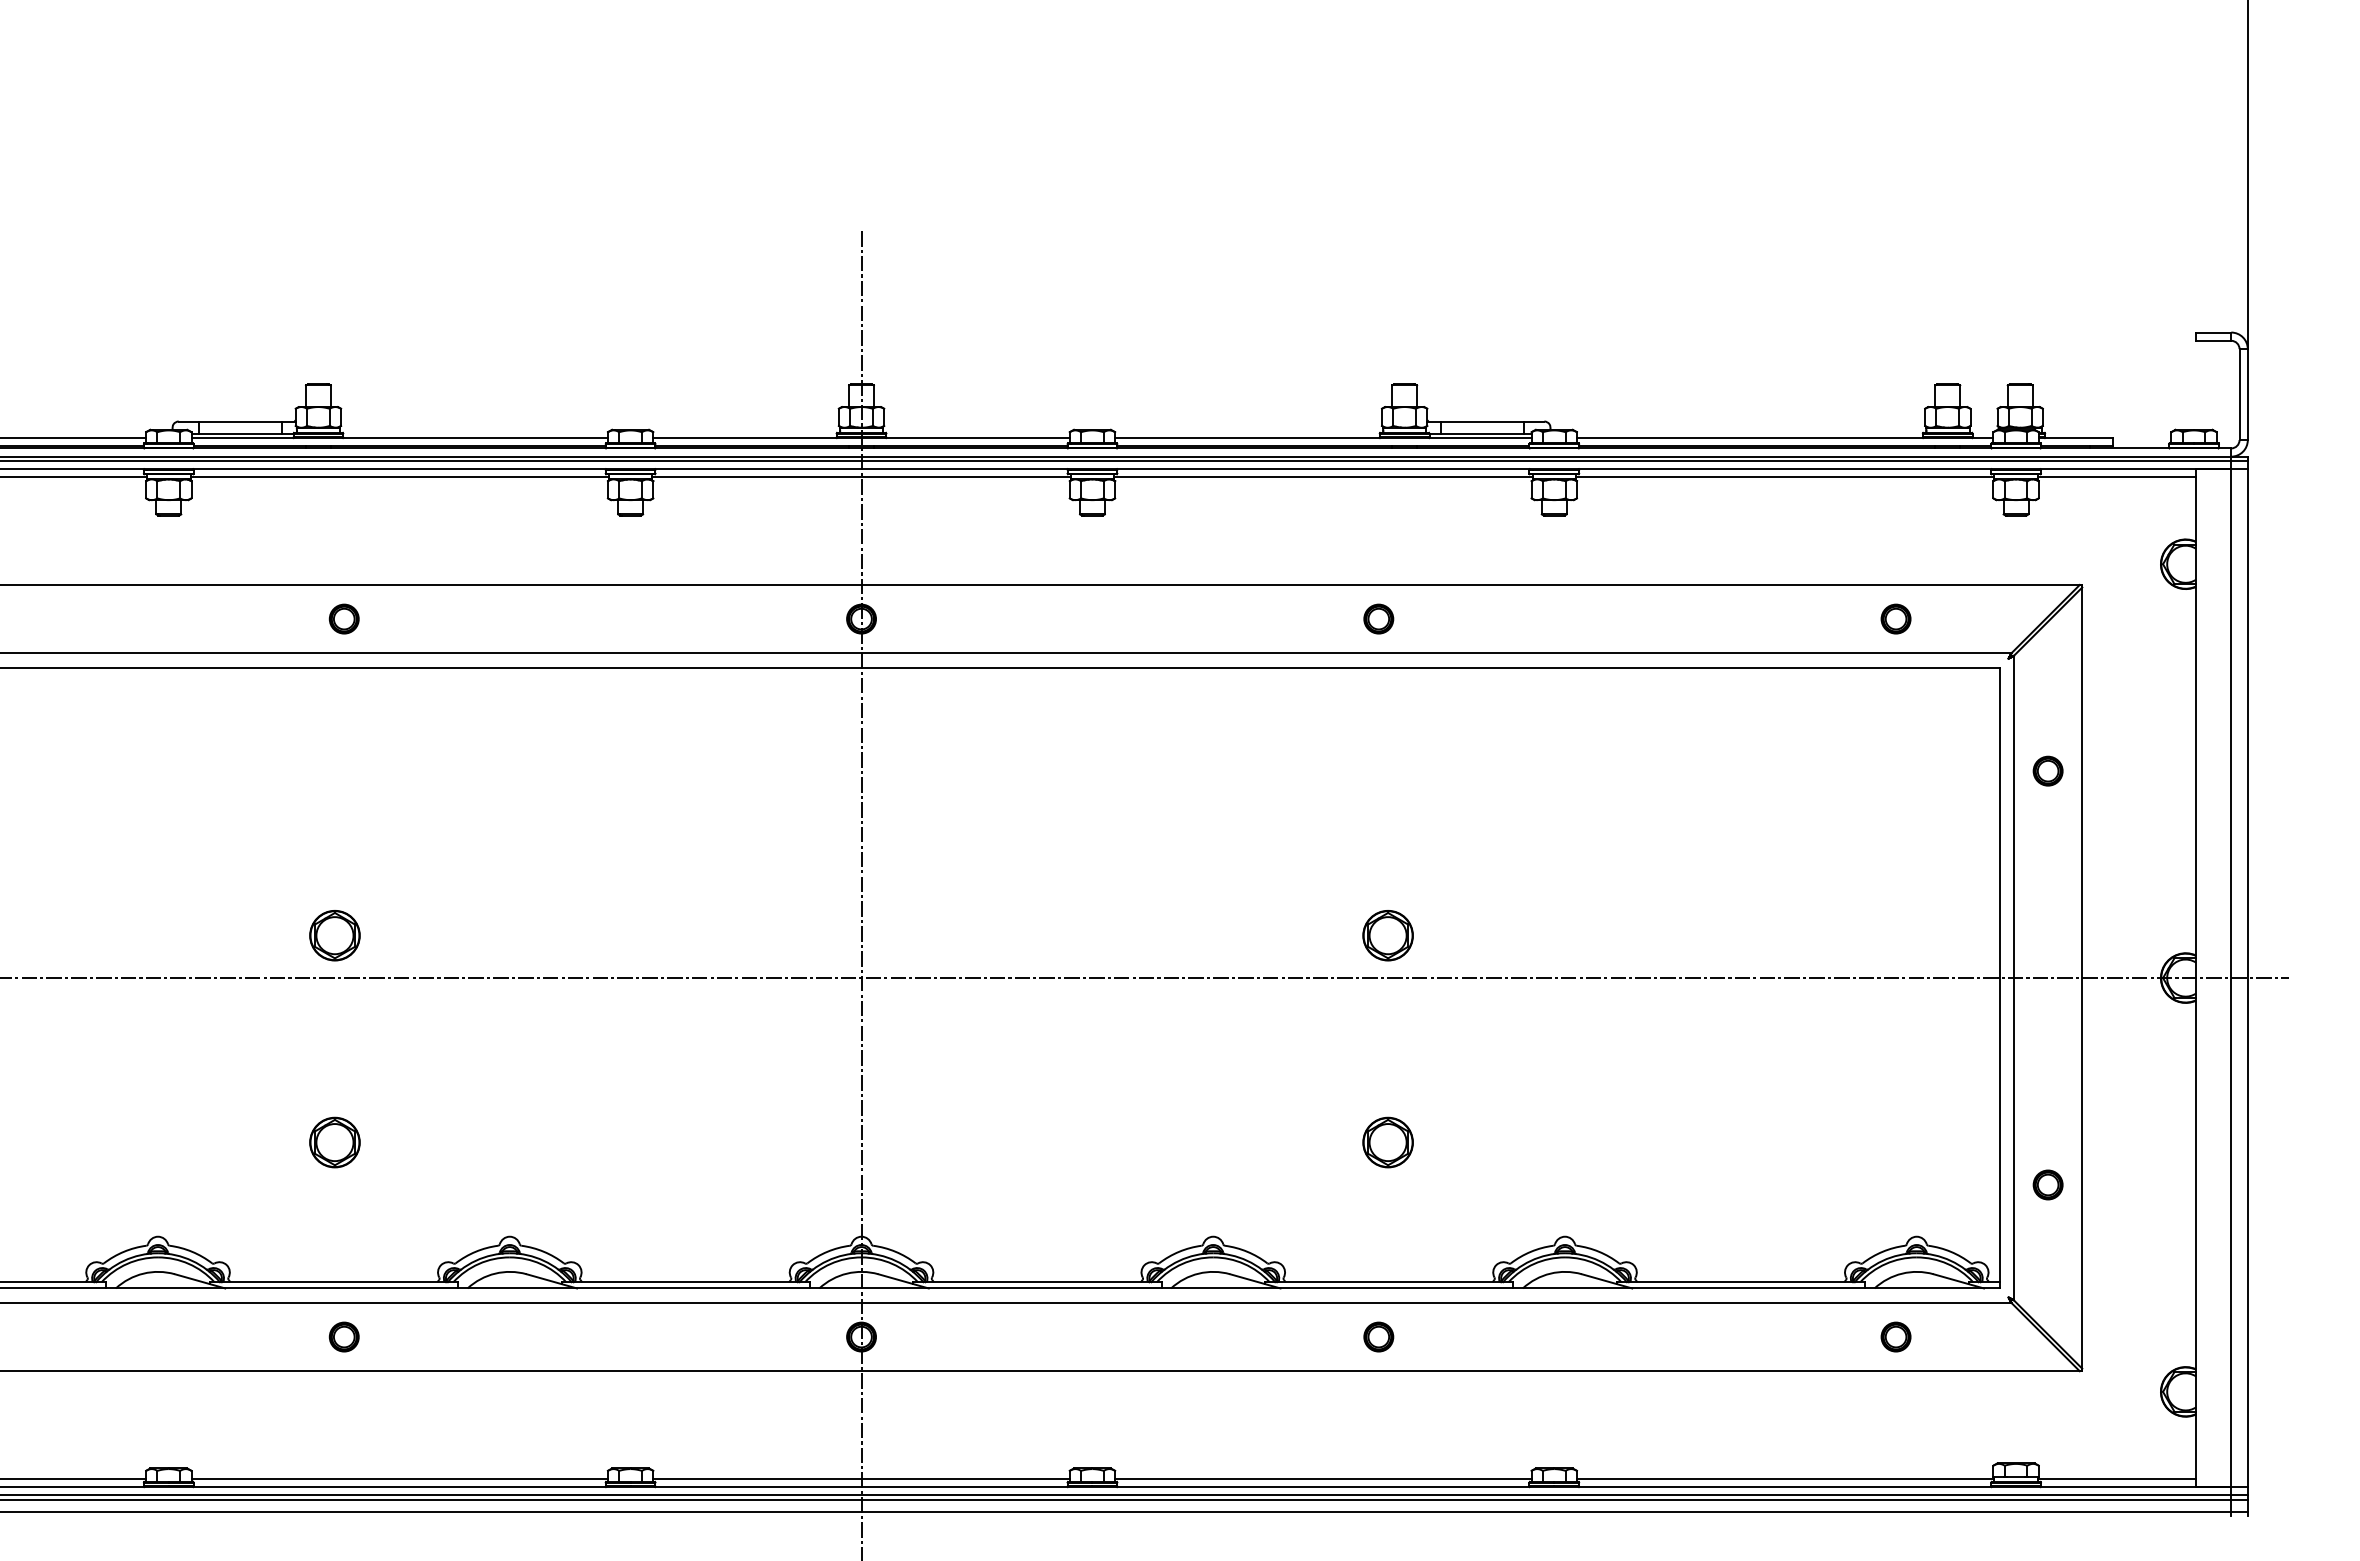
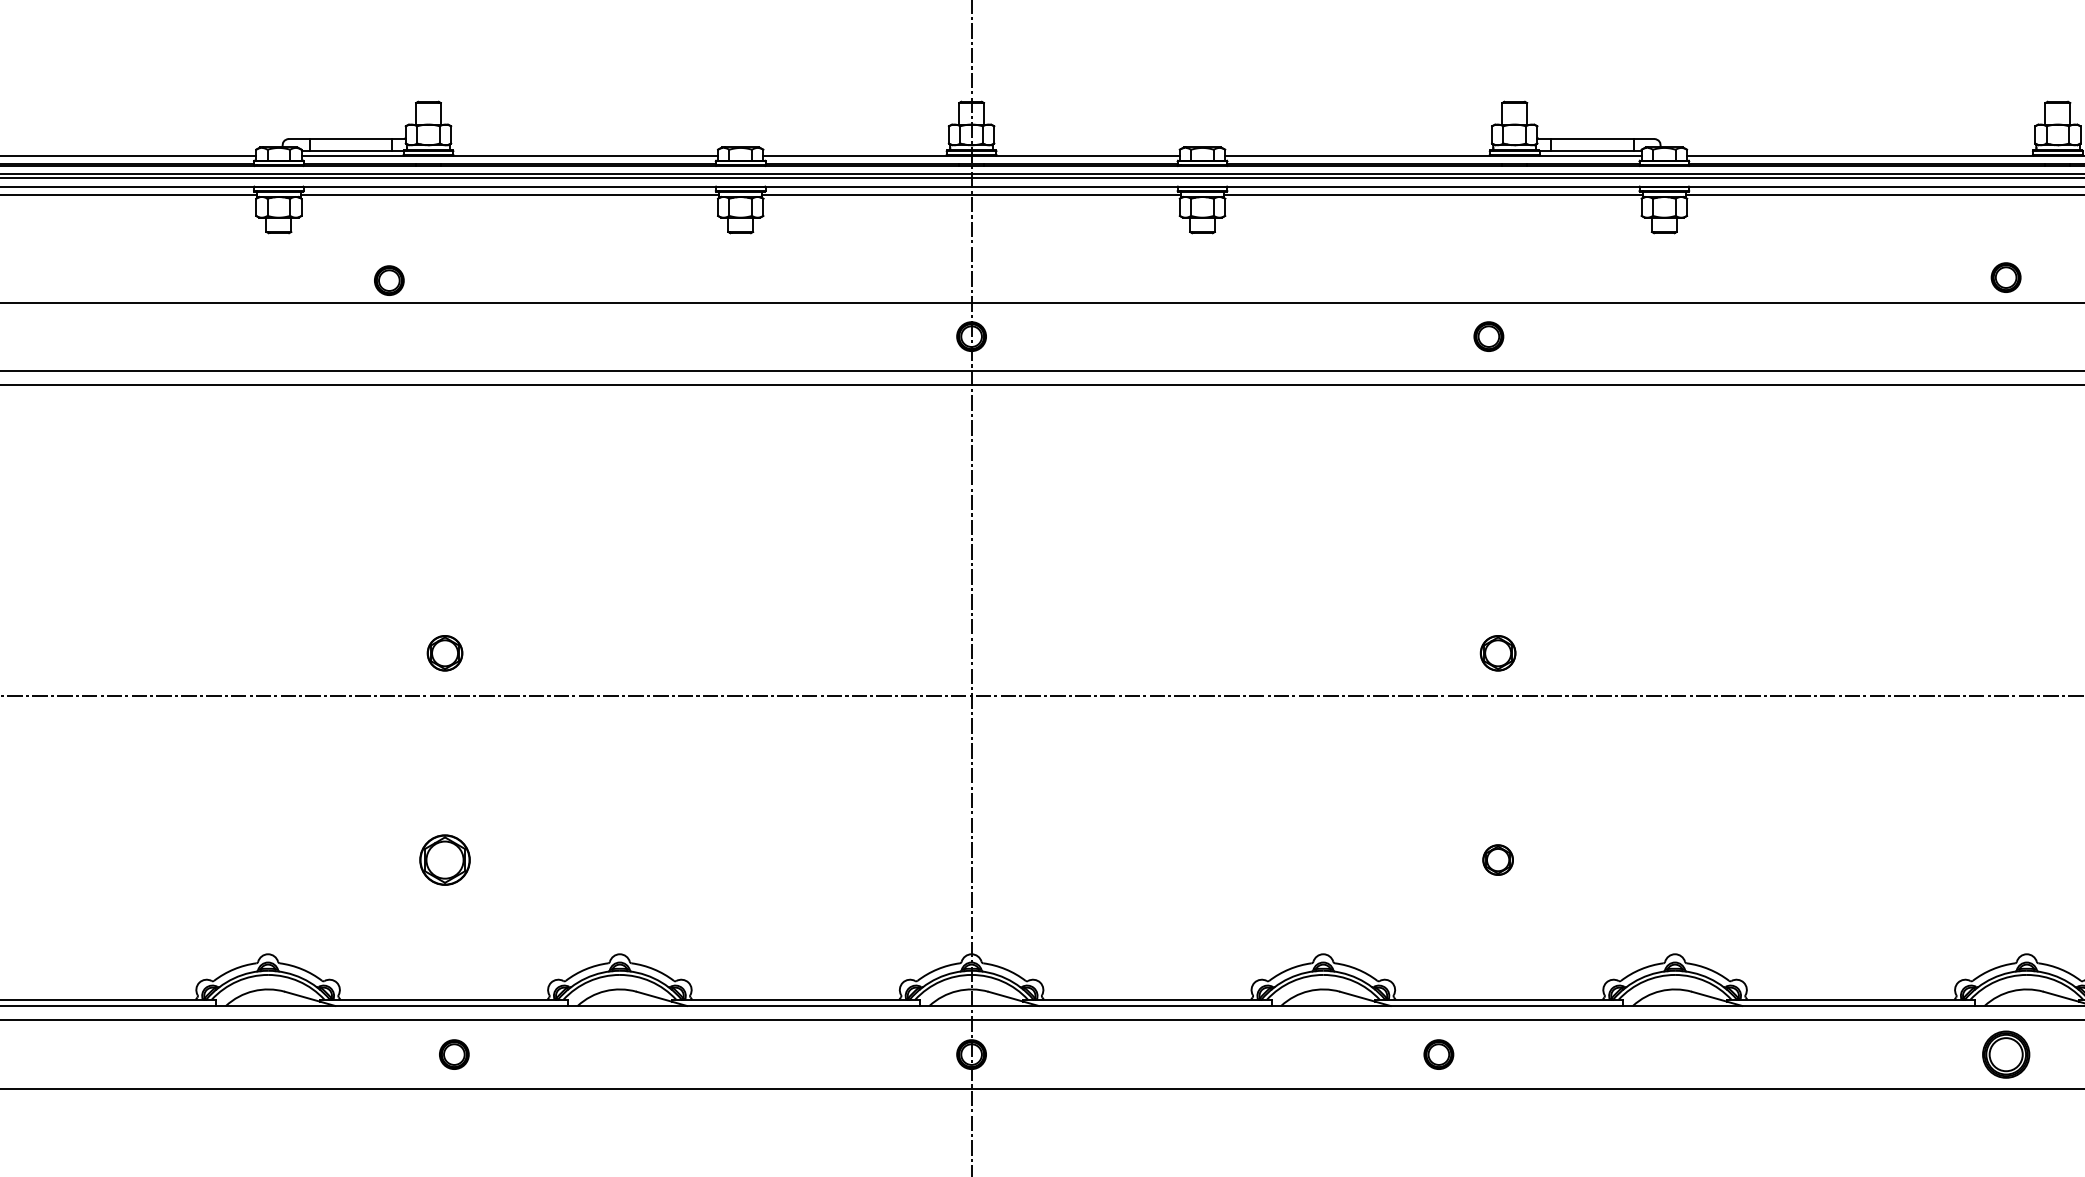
part: (343, 618) -> (388, 280), moved
part: (1895, 618) -> (2005, 277), moved
part: (334, 935) -> (444, 653), size x0.7
part: (1387, 935) -> (1497, 653), size x0.7
part: (1387, 1142) -> (1497, 860), size x0.6
part: (1378, 1336) -> (1438, 1054), moved
part: (1895, 1336) -> (2005, 1054), size x1.6

